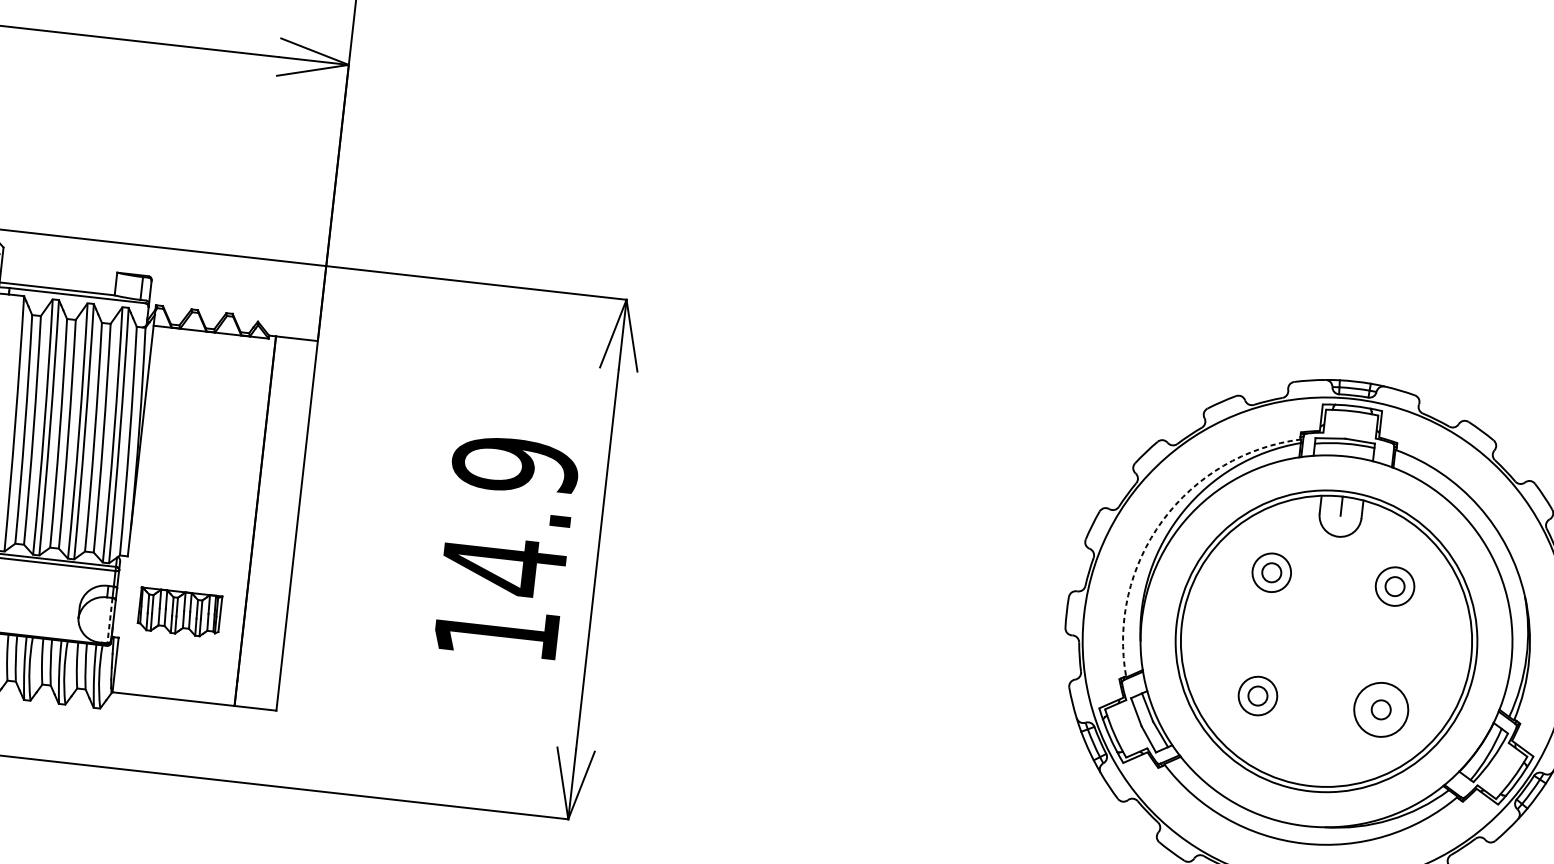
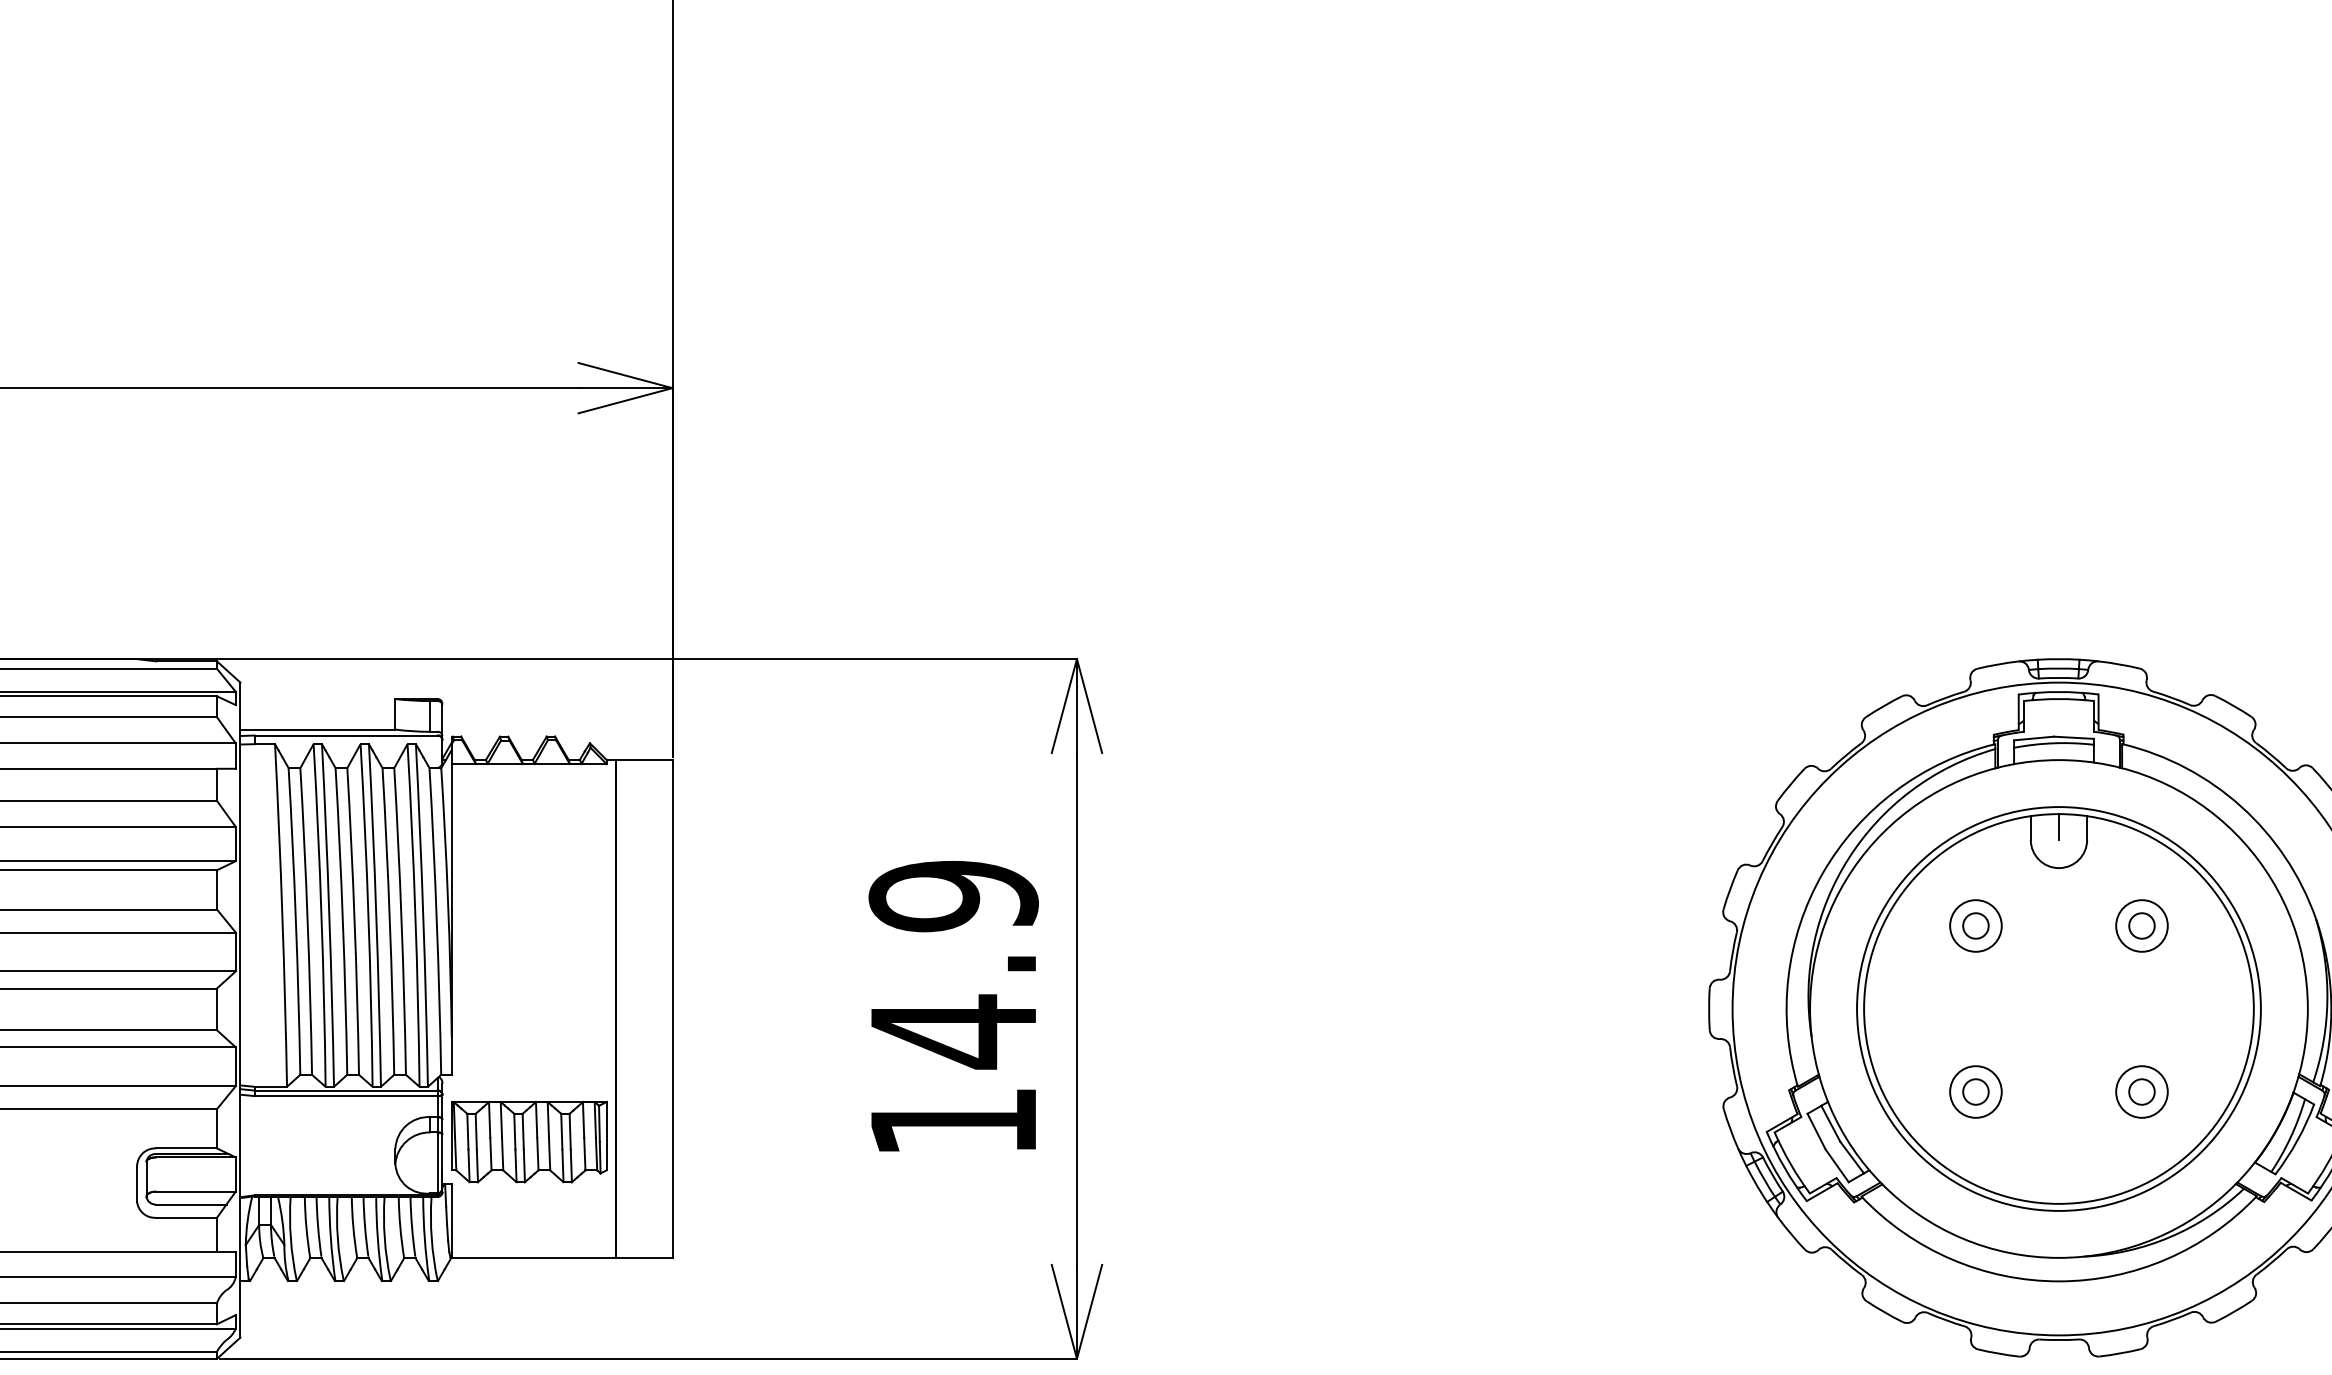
arc: (1162, 521) -> (1822, 873), dashed -> solid
part: (179, 613) -> (529, 1142), size x1.43
line: (109, 620) -> (437, 1162), dashed -> solid
circle: (1380, 709) -> (2141, 1091), size x0.71

